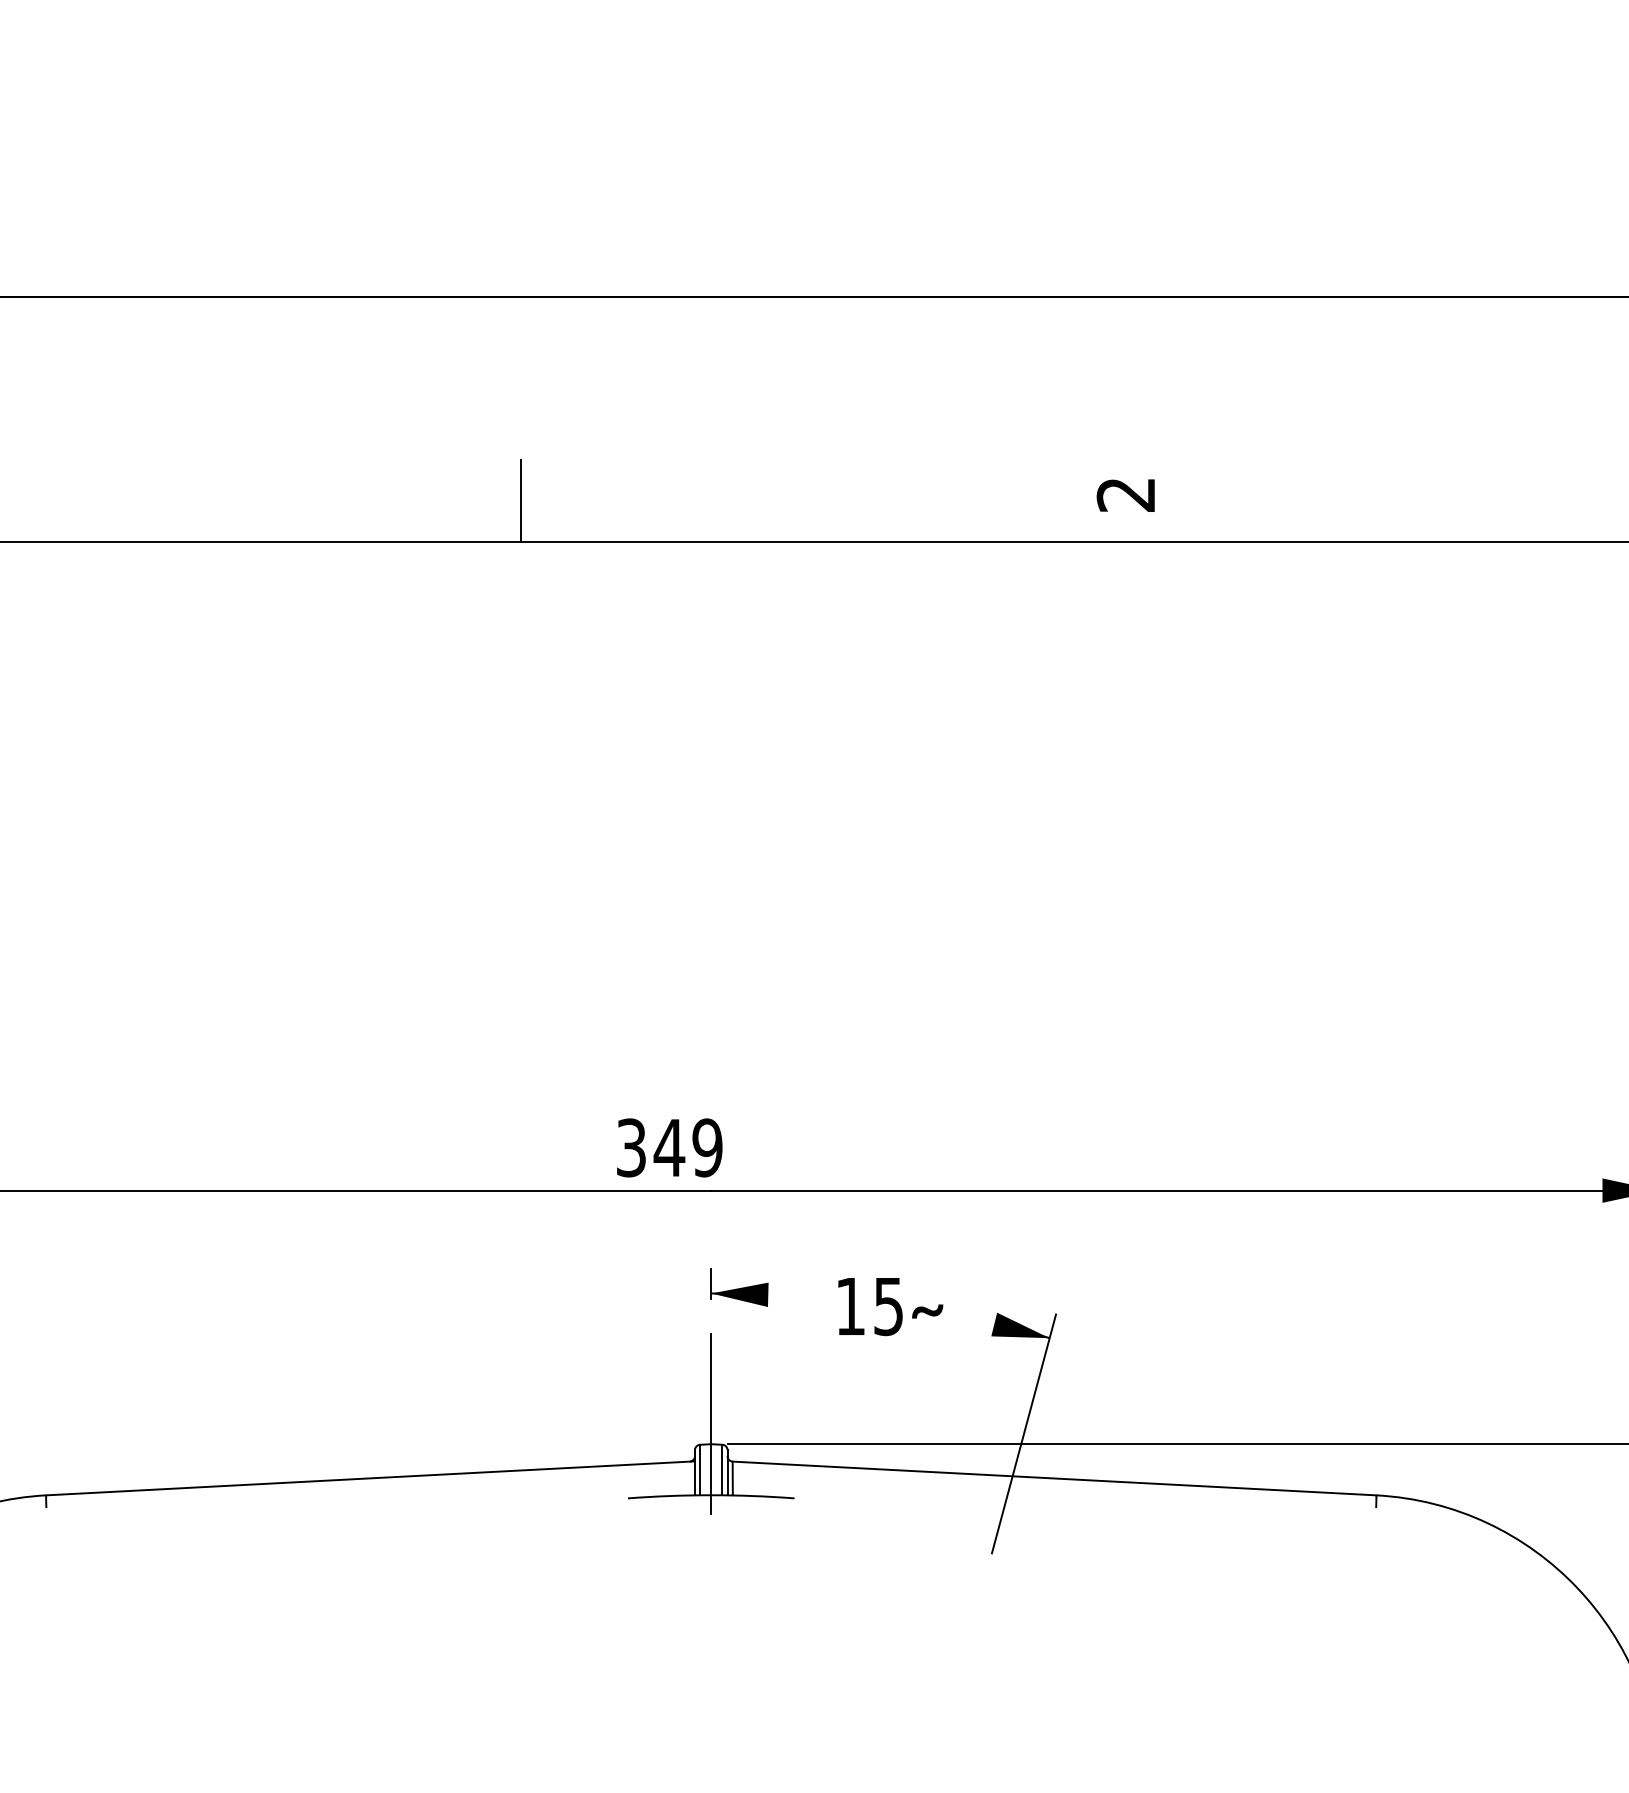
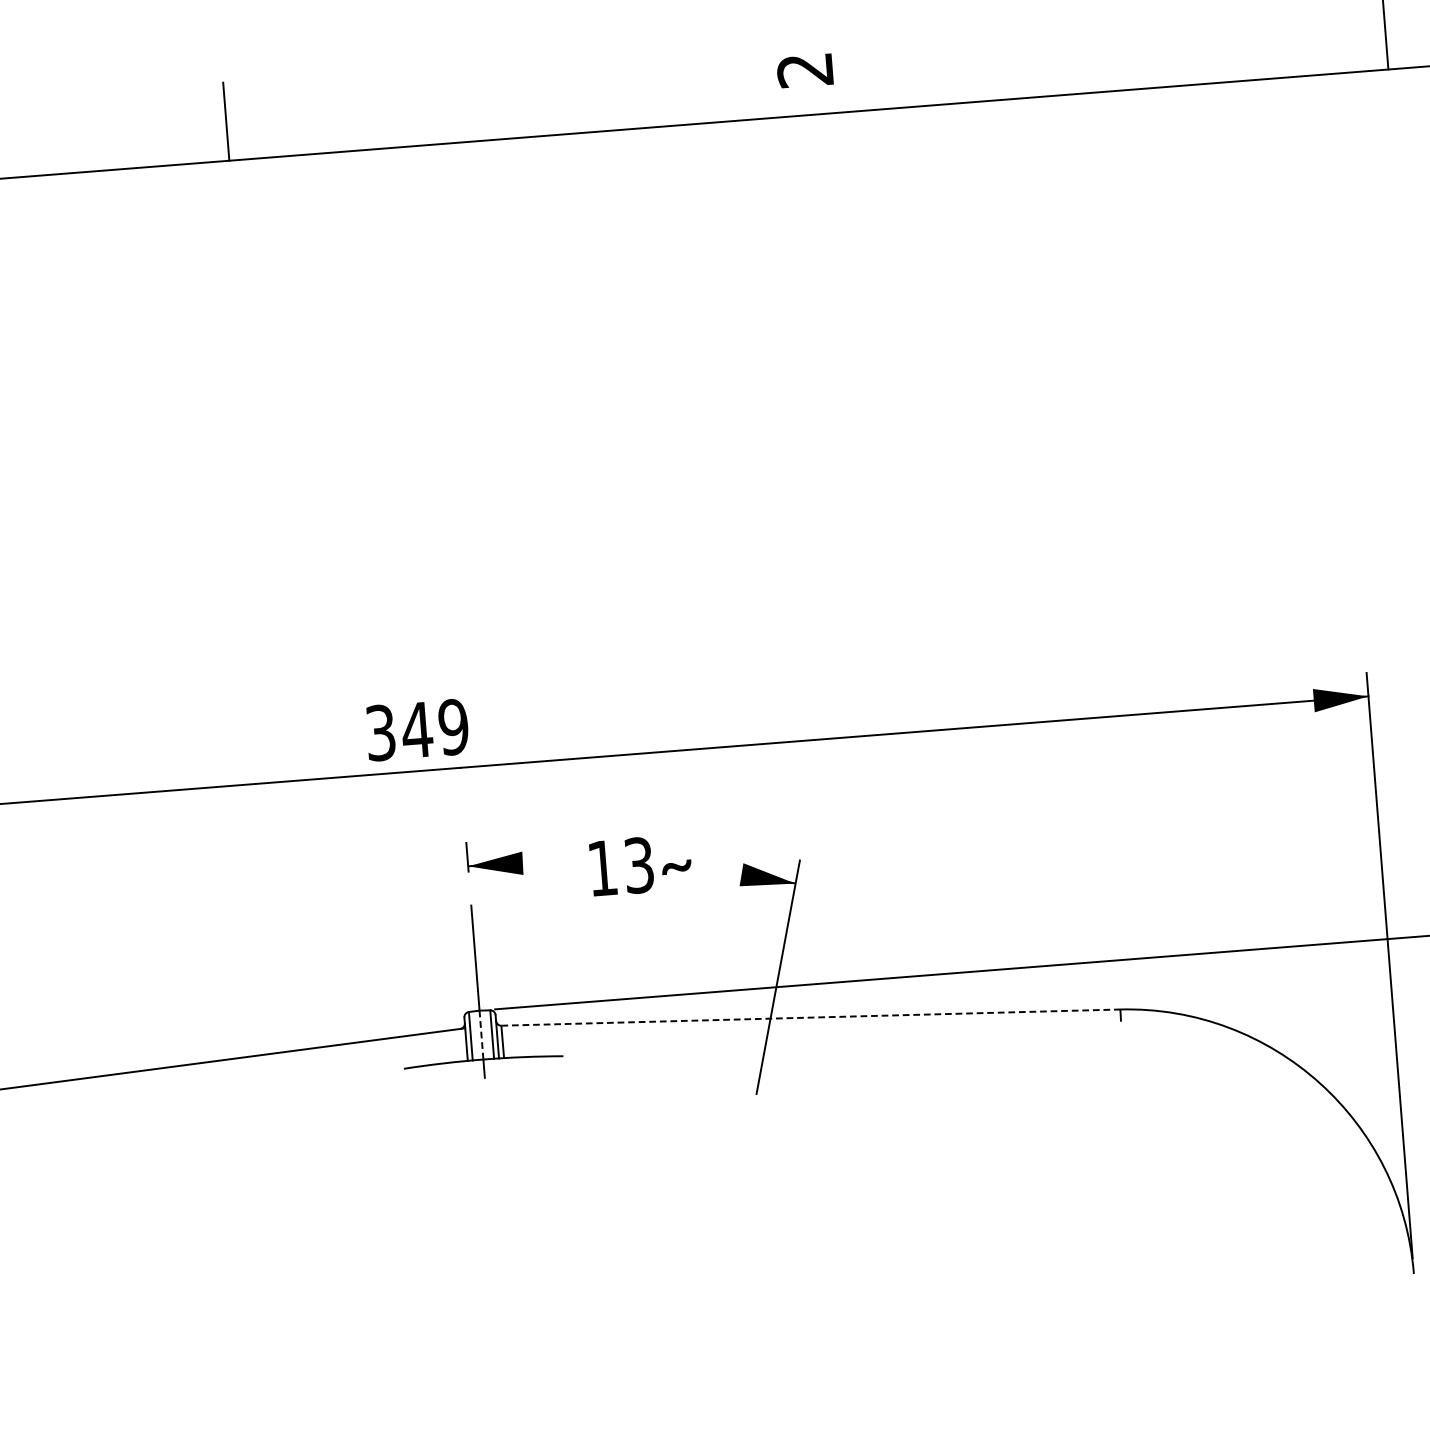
text: (888, 1306) -> (638, 865), 15 -> 13
line: (711, 1469) -> (481, 1034), solid -> dashed
line: (1054, 1478) -> (810, 1017), solid -> dashed

